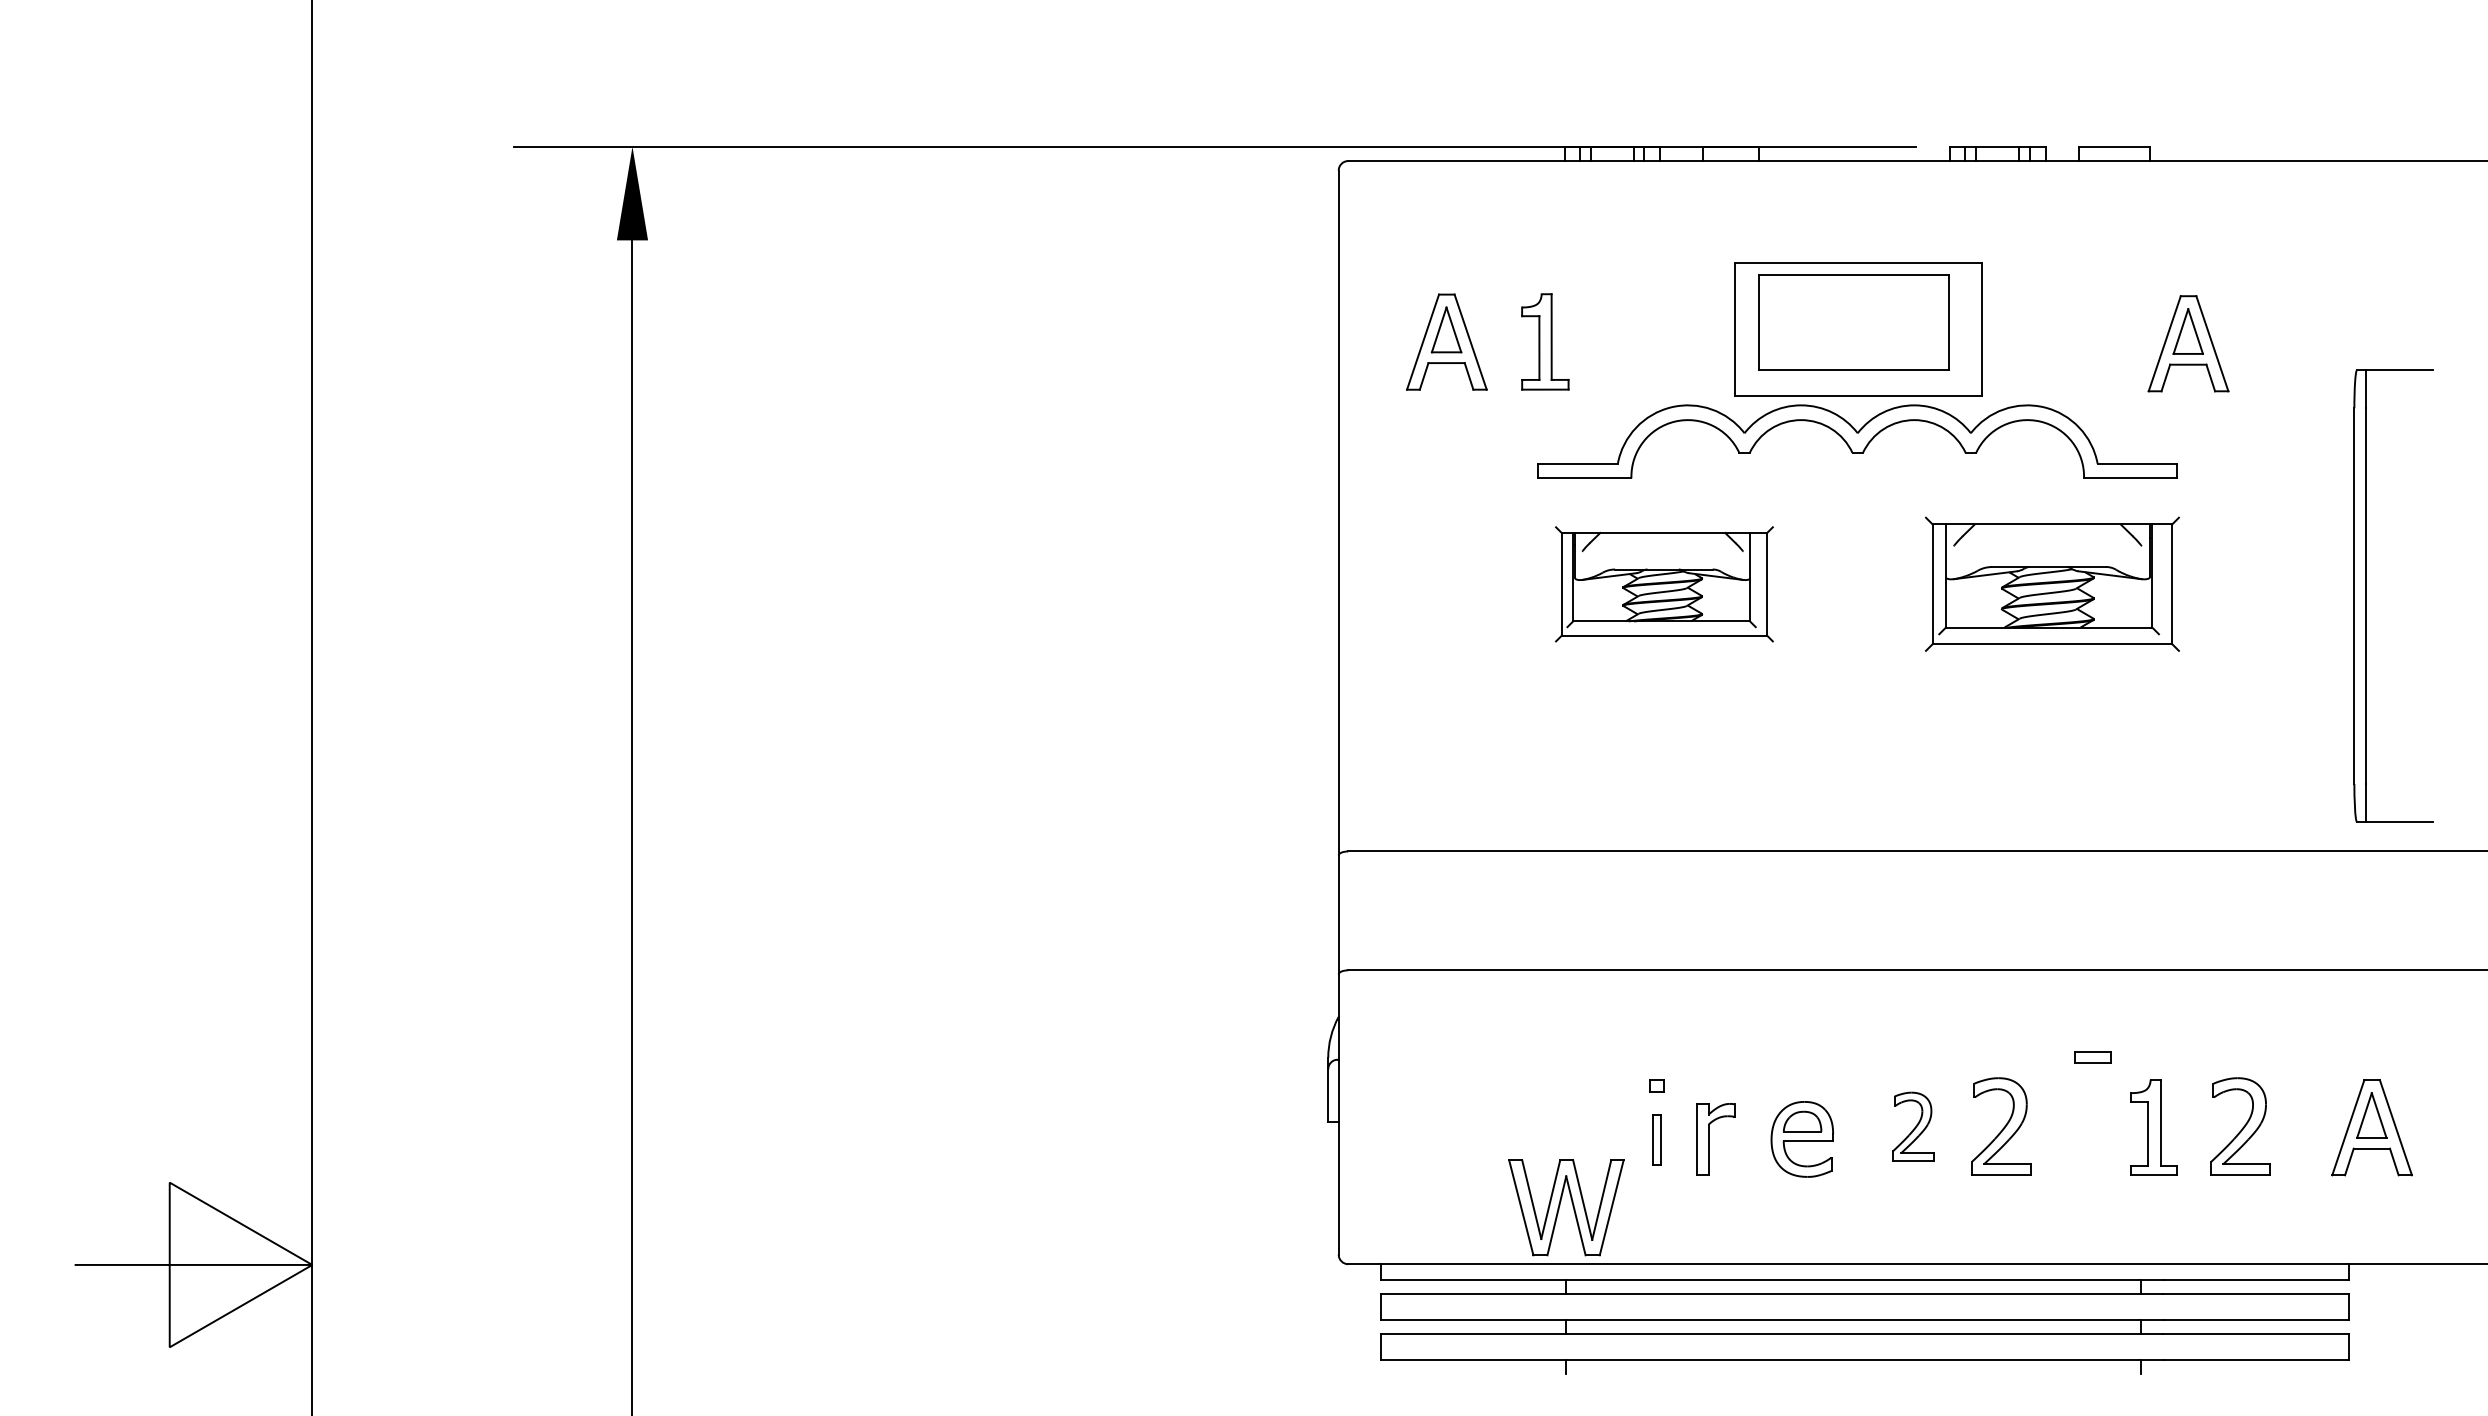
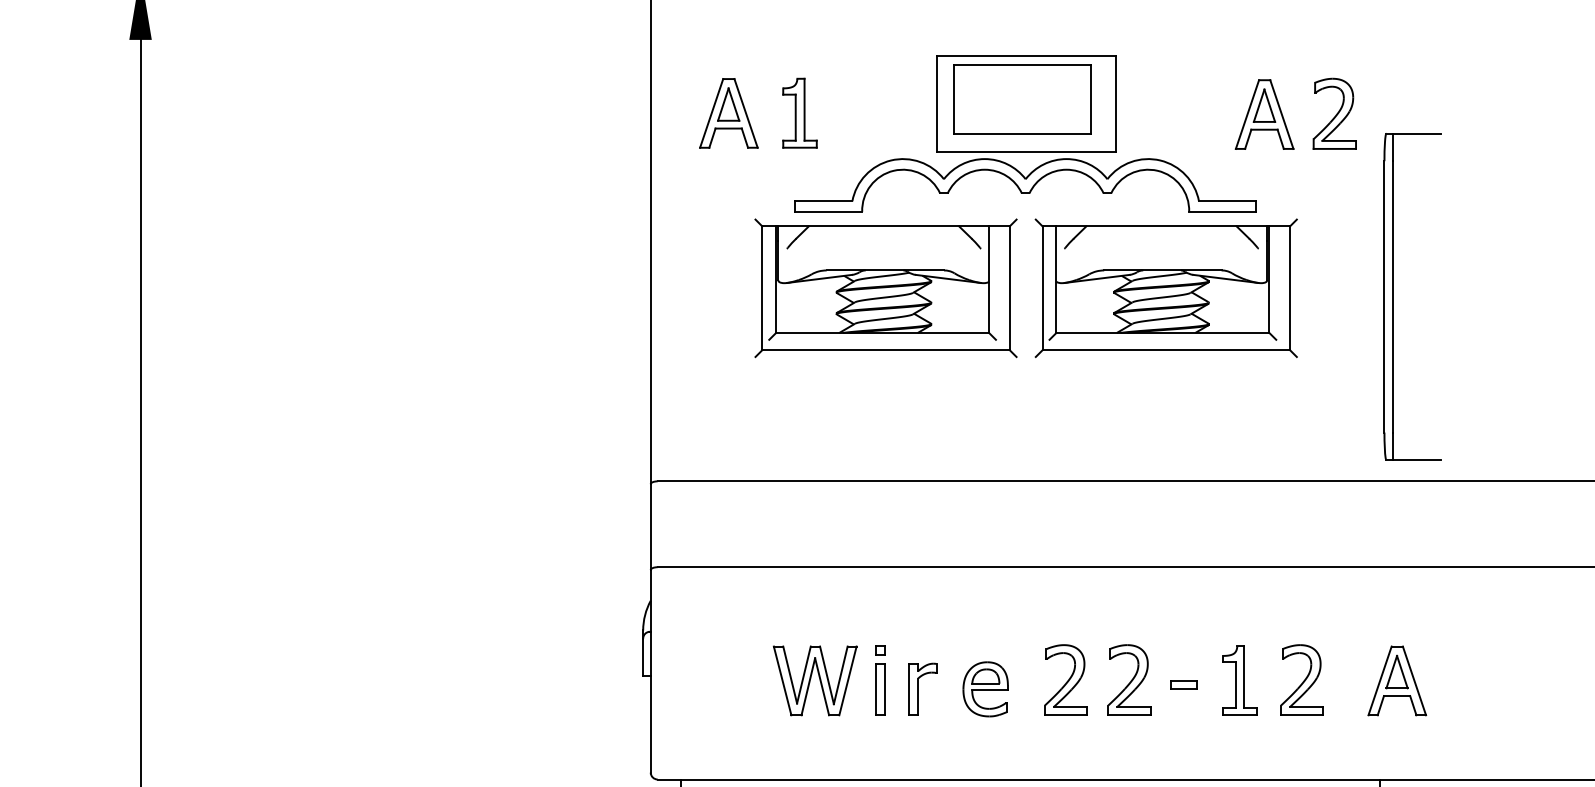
part: (2285, 342) -> (1334, 113), added
part: (1664, 584) -> (886, 288), size x1.67
part: (2052, 584) -> (1166, 288), size x1.43
part: (2092, 1057) -> (1183, 685), moved
part: (1913, 1126) -> (1065, 680), size x1.43
part: (1656, 1139) -> (880, 689), size x1.43
part: (1572, 1206) -> (819, 680), moved

